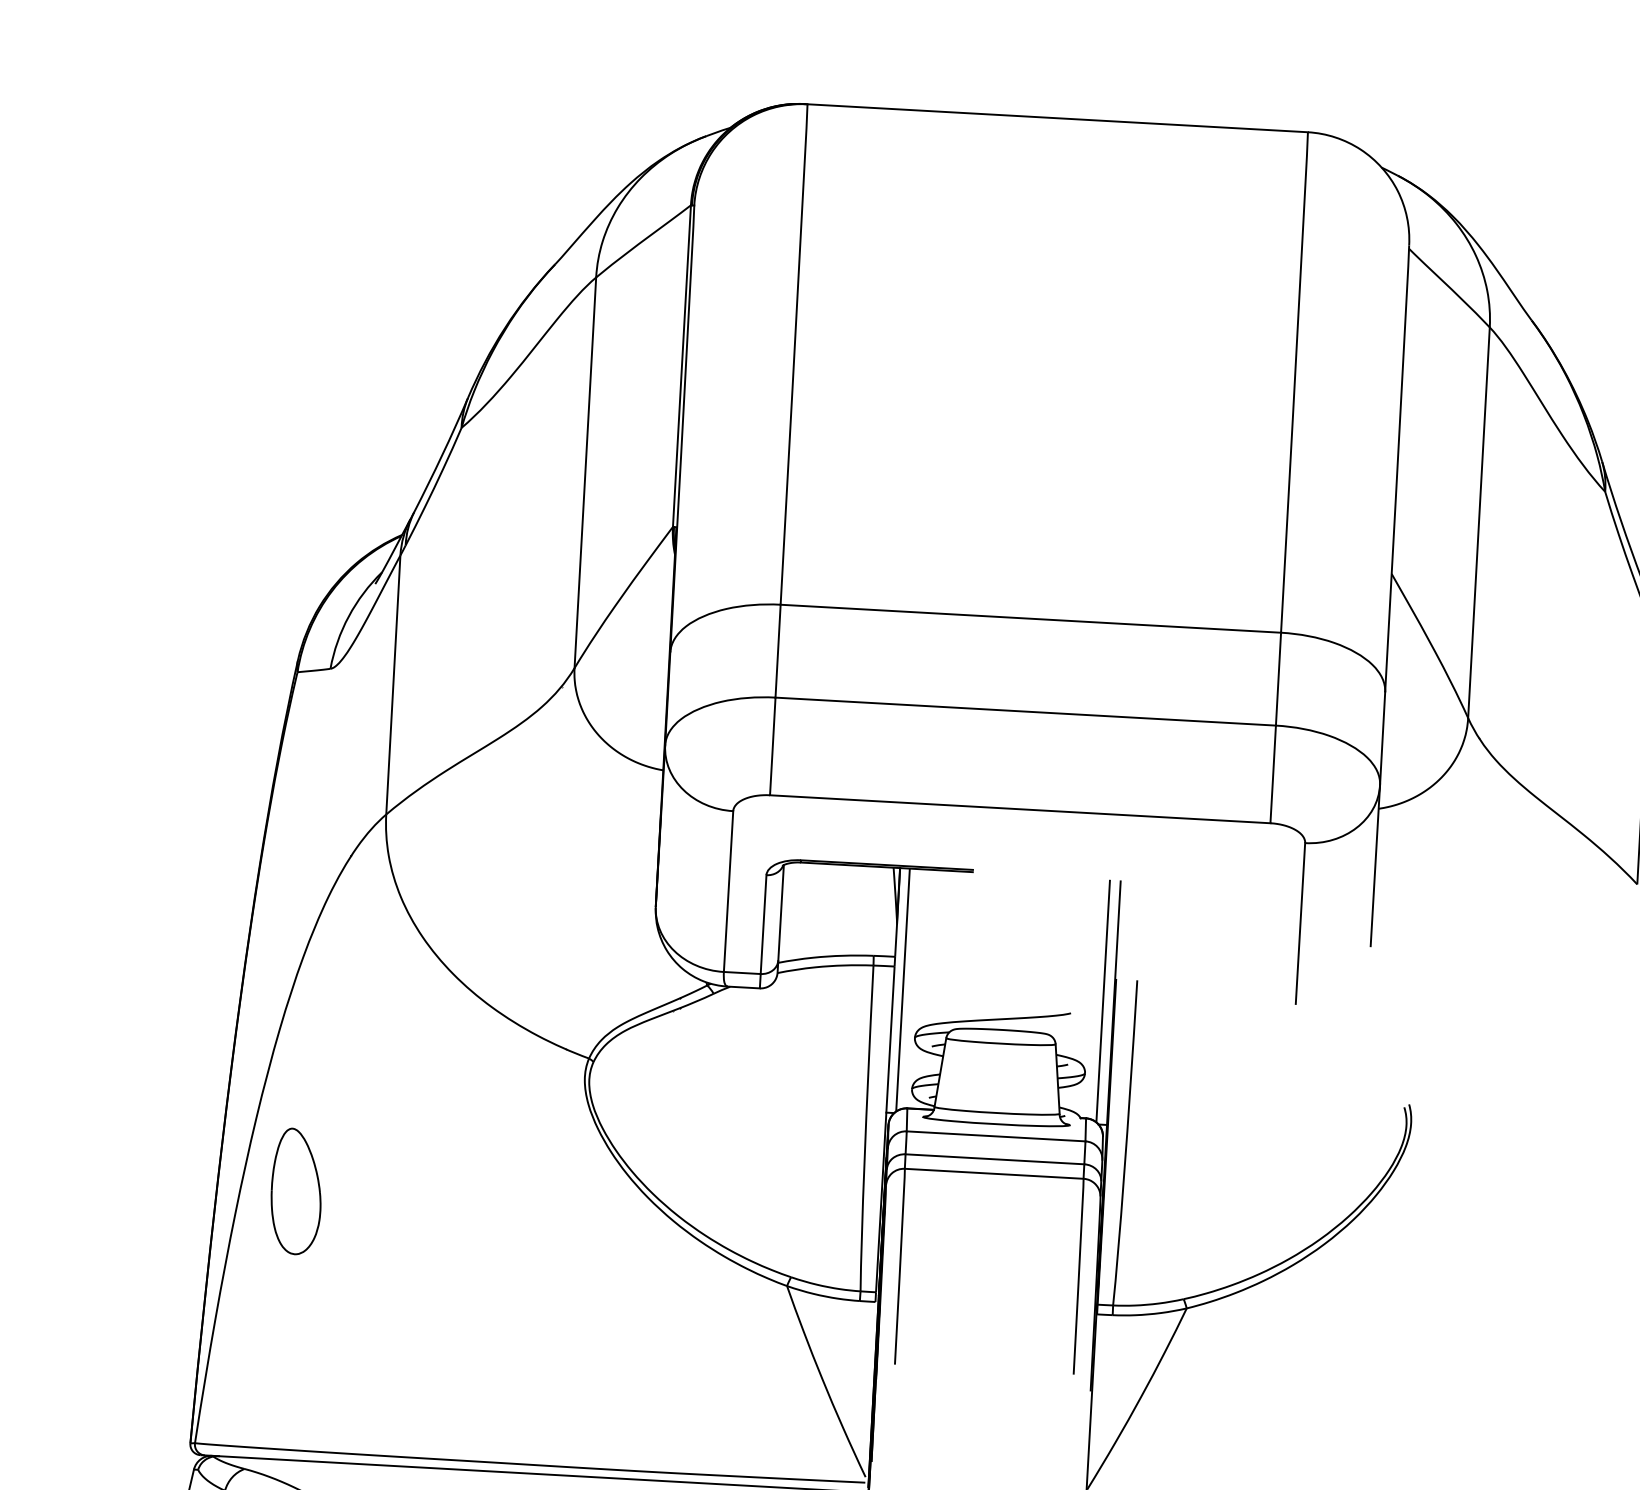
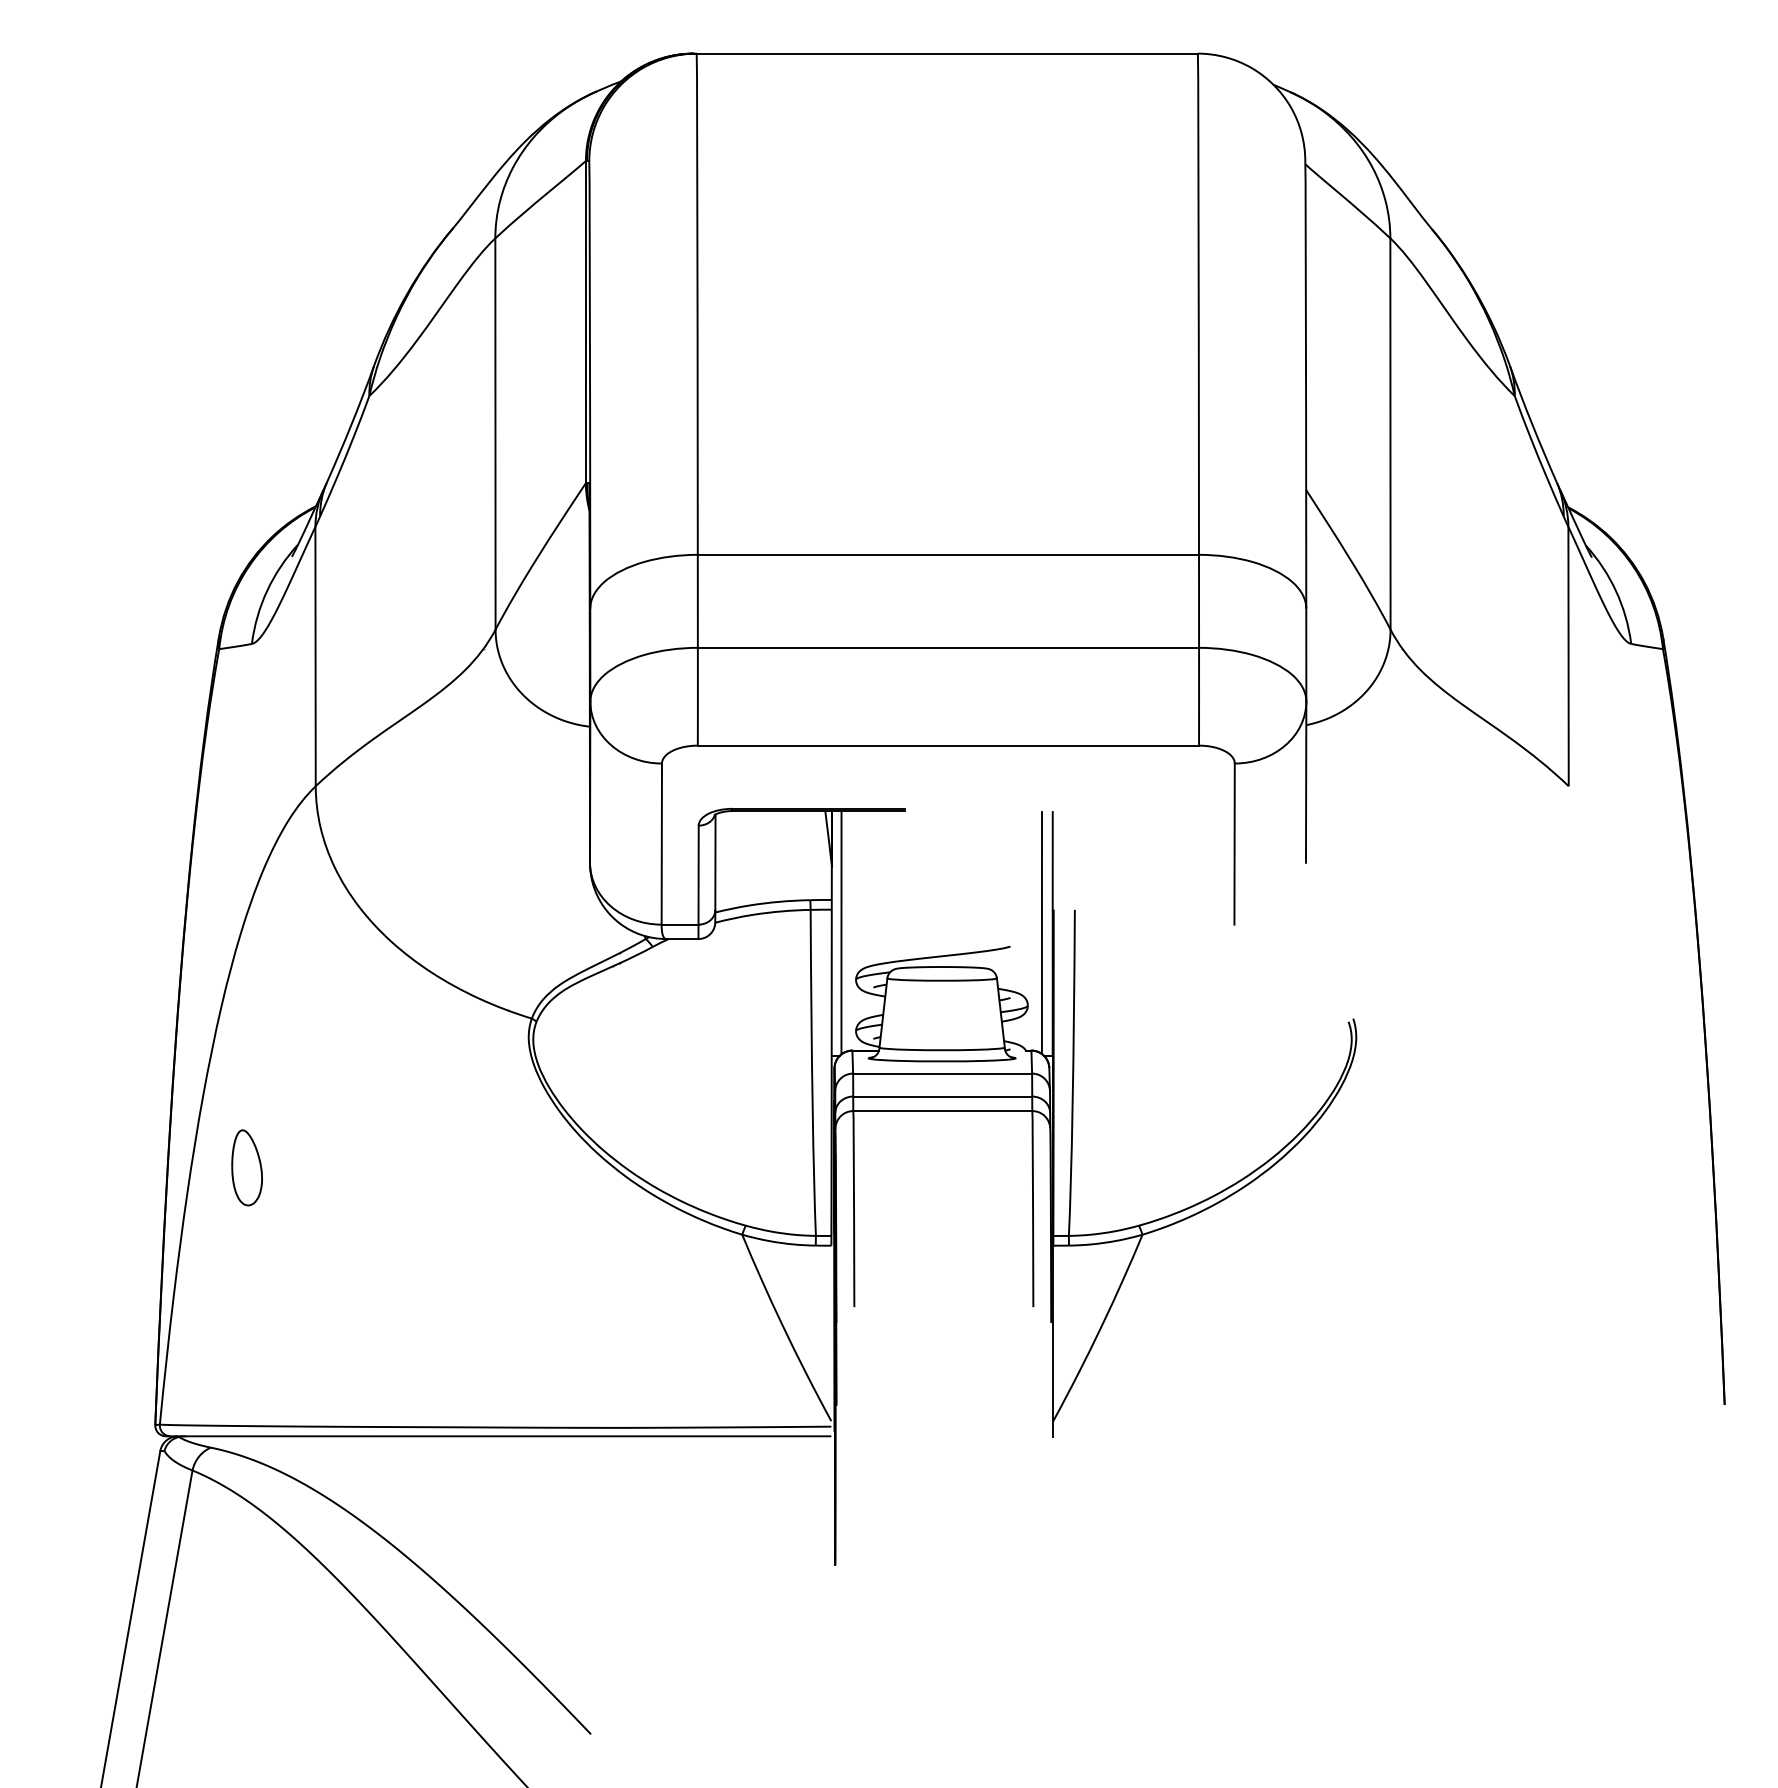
part: (295, 1191) -> (246, 1167), size x0.6

